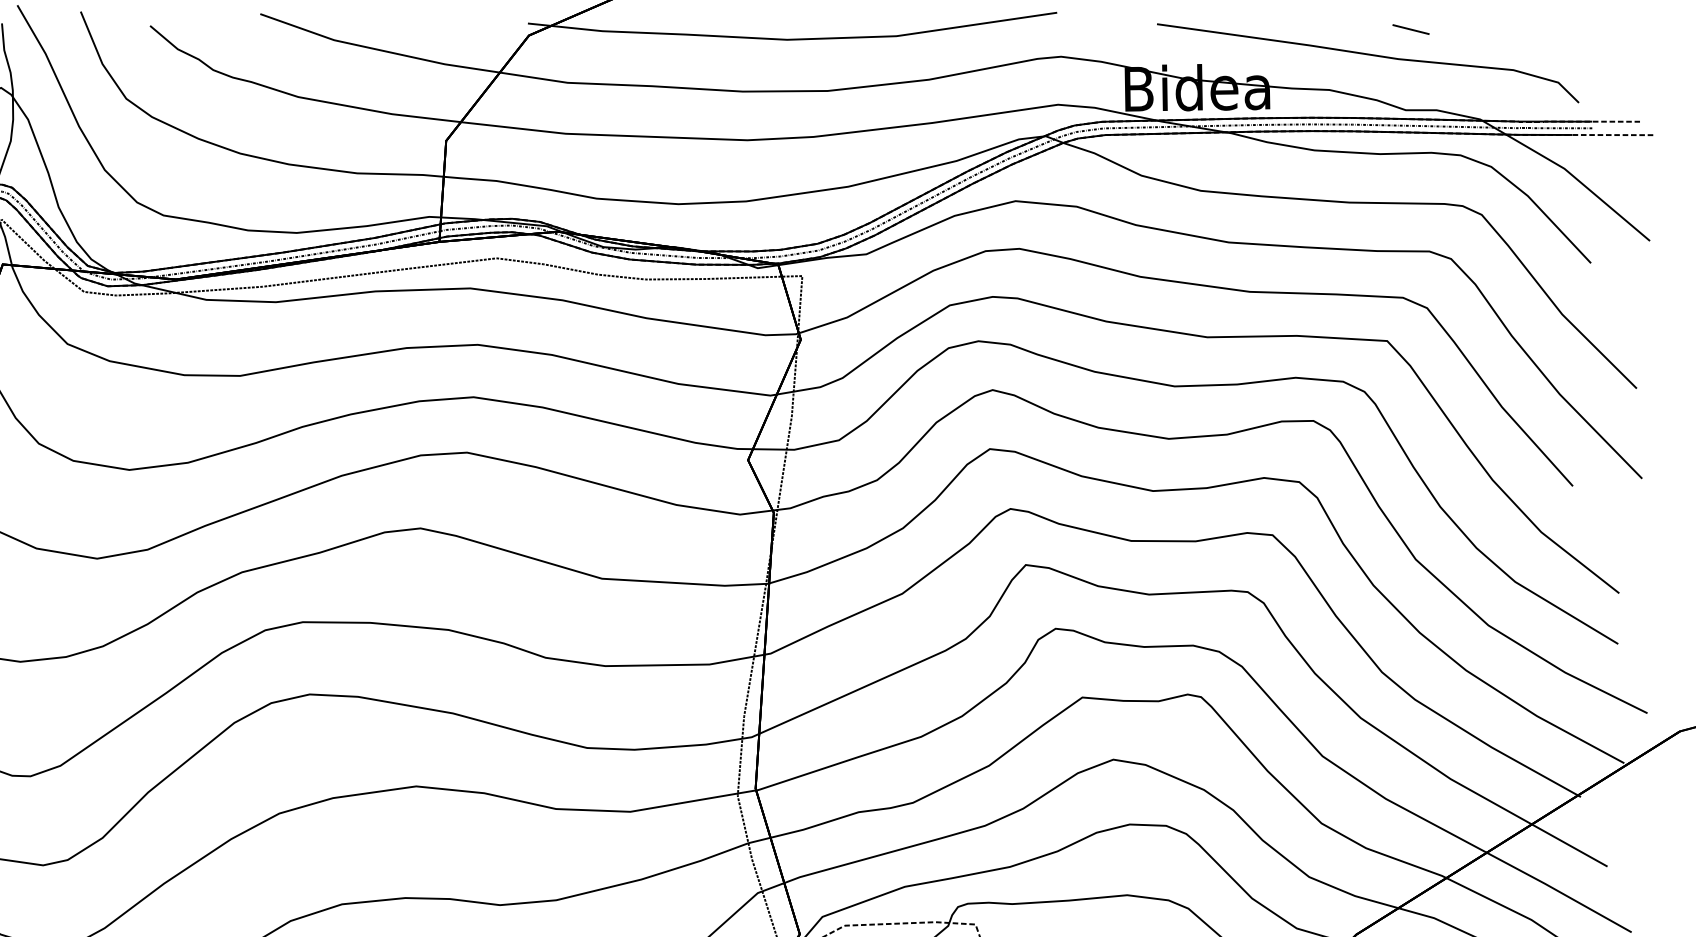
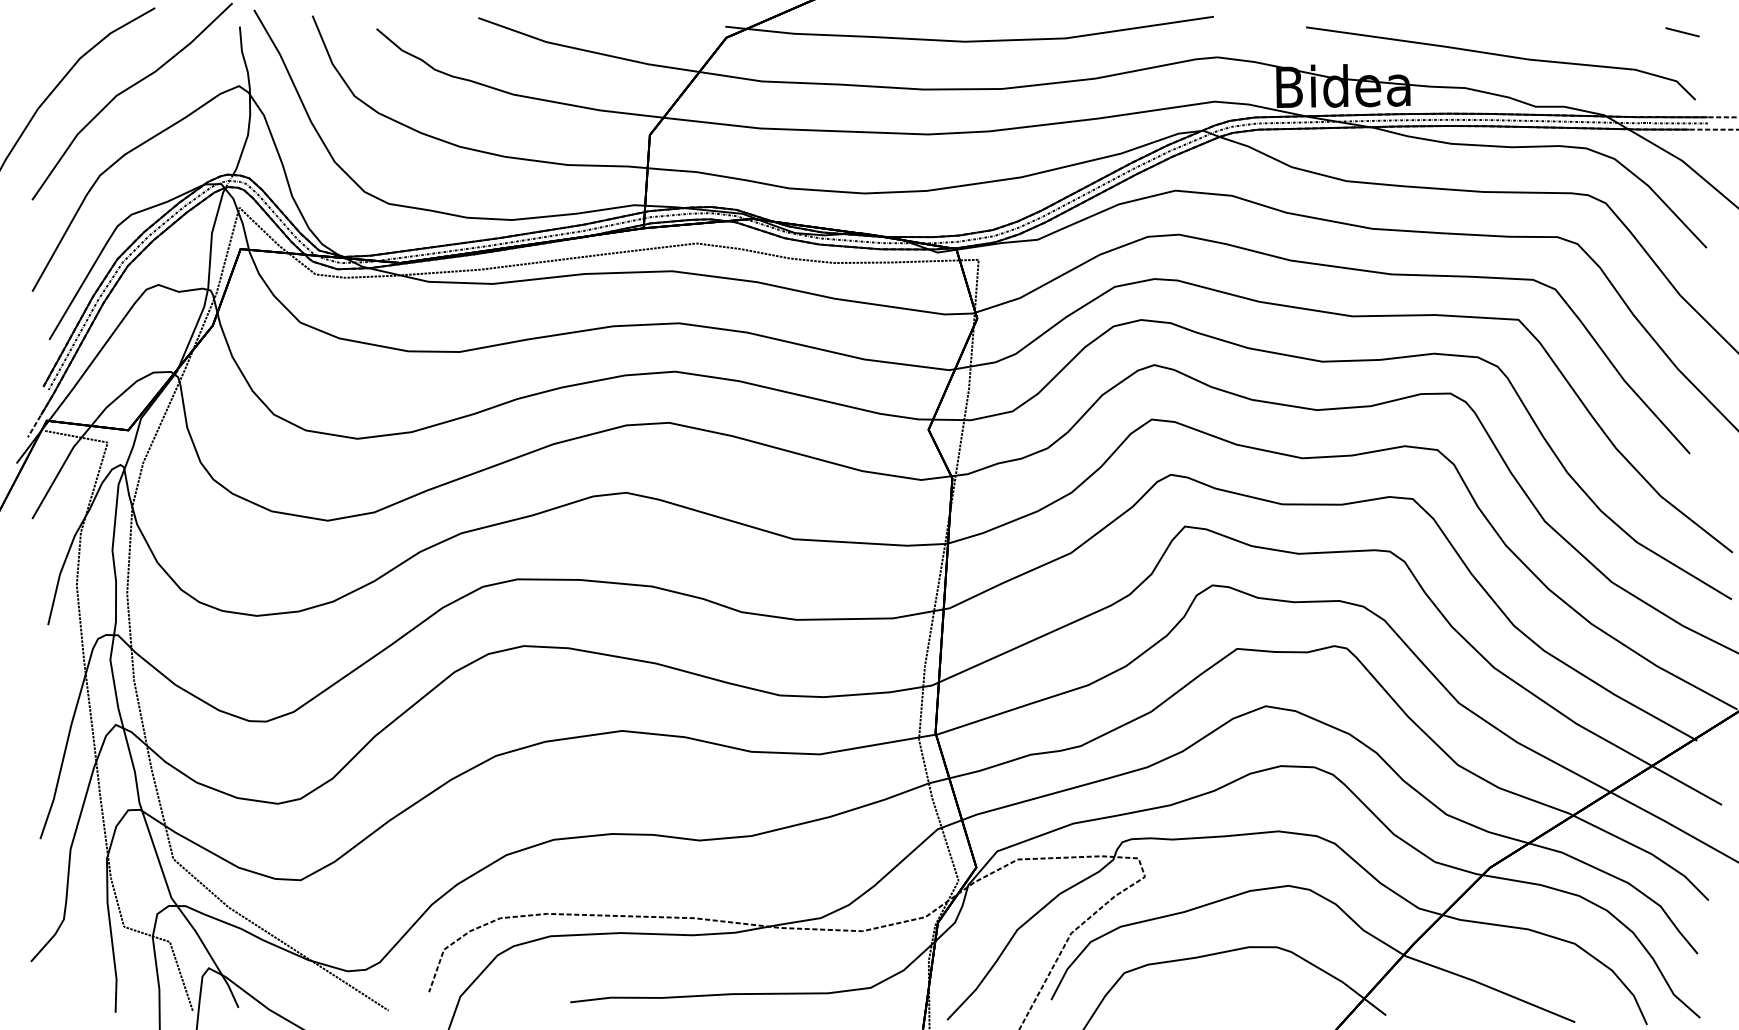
line: (1410, 29) -> (1682, 32), moved

